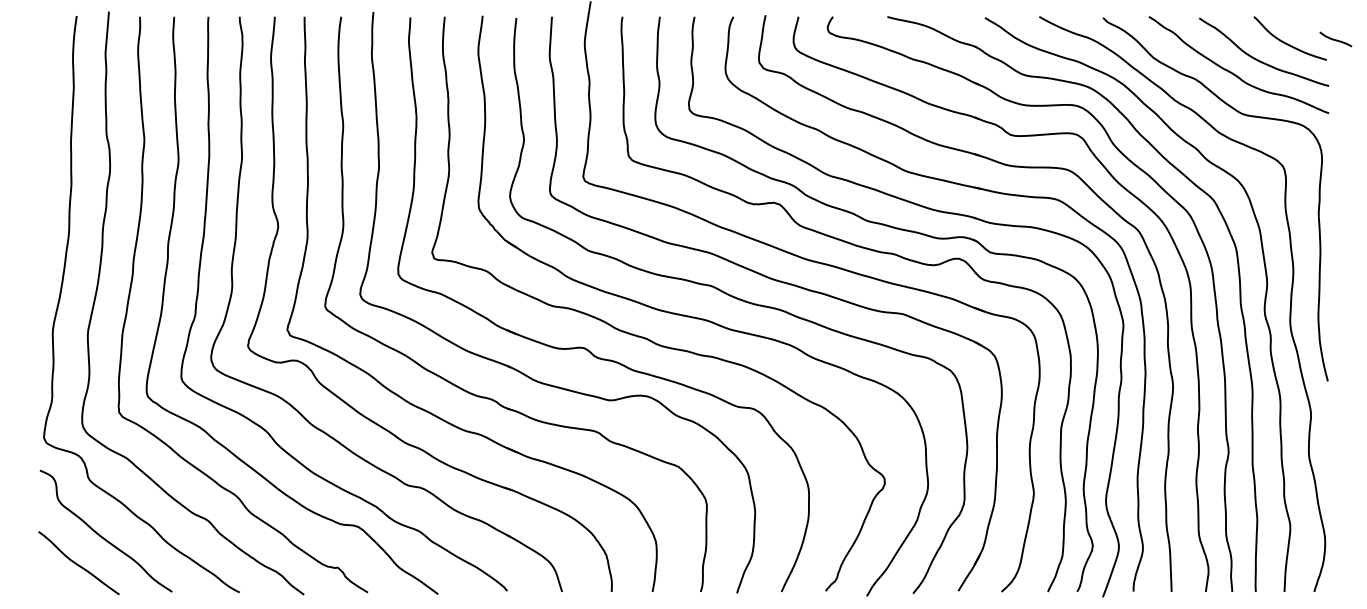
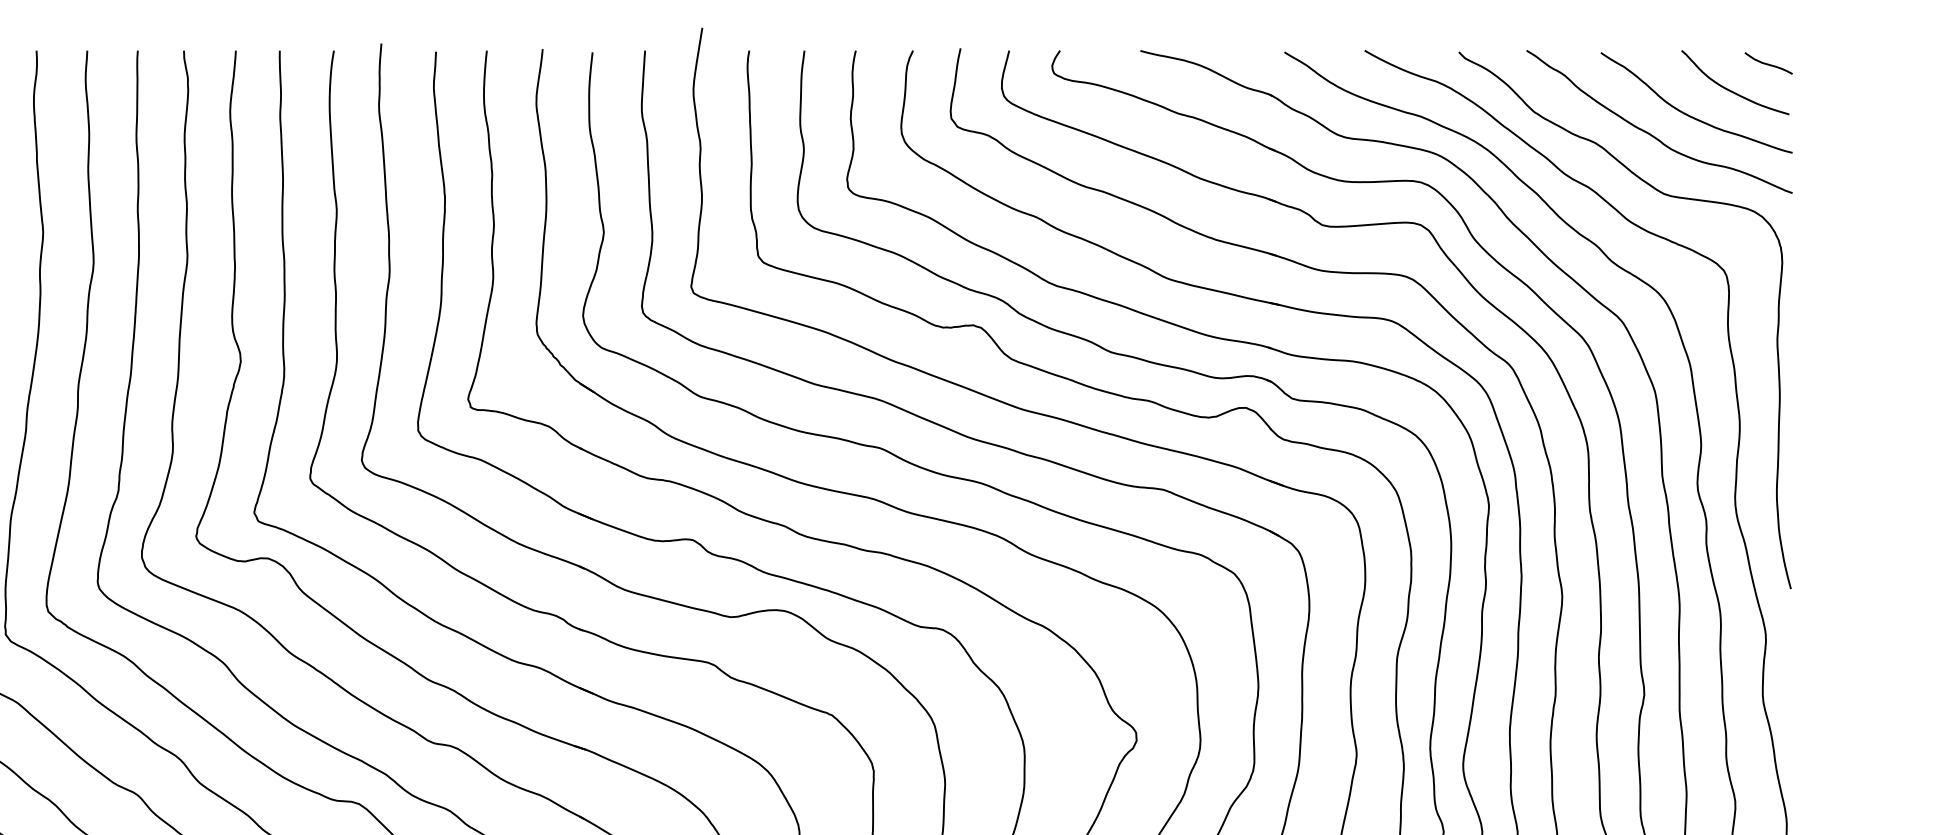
curve: (1335, 39) -> (1768, 63), moved

